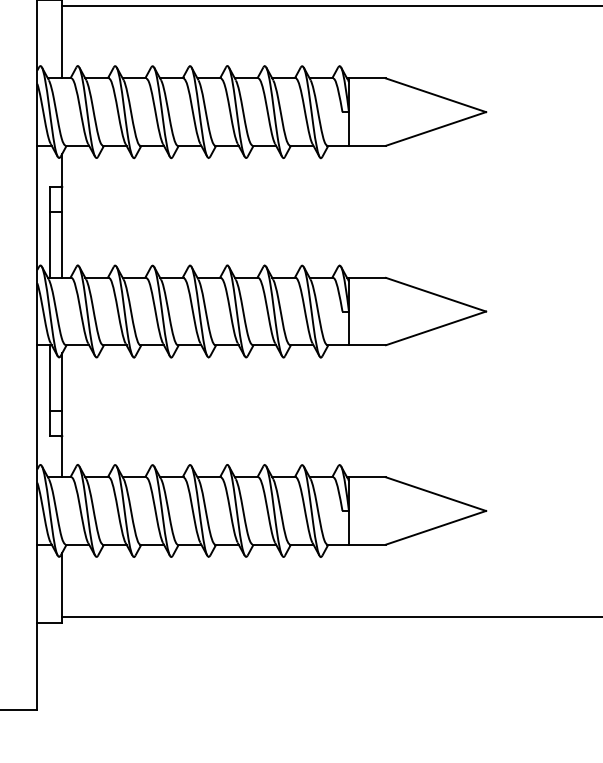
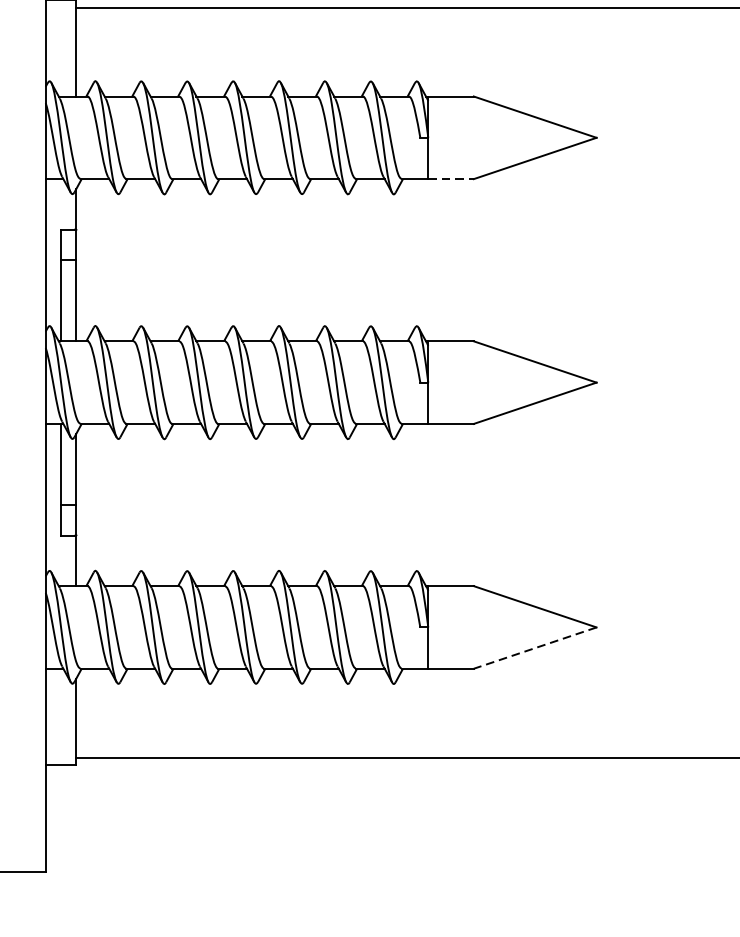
line: (367, 145) -> (451, 178), solid -> dashed
line: (436, 527) -> (535, 647), solid -> dashed

